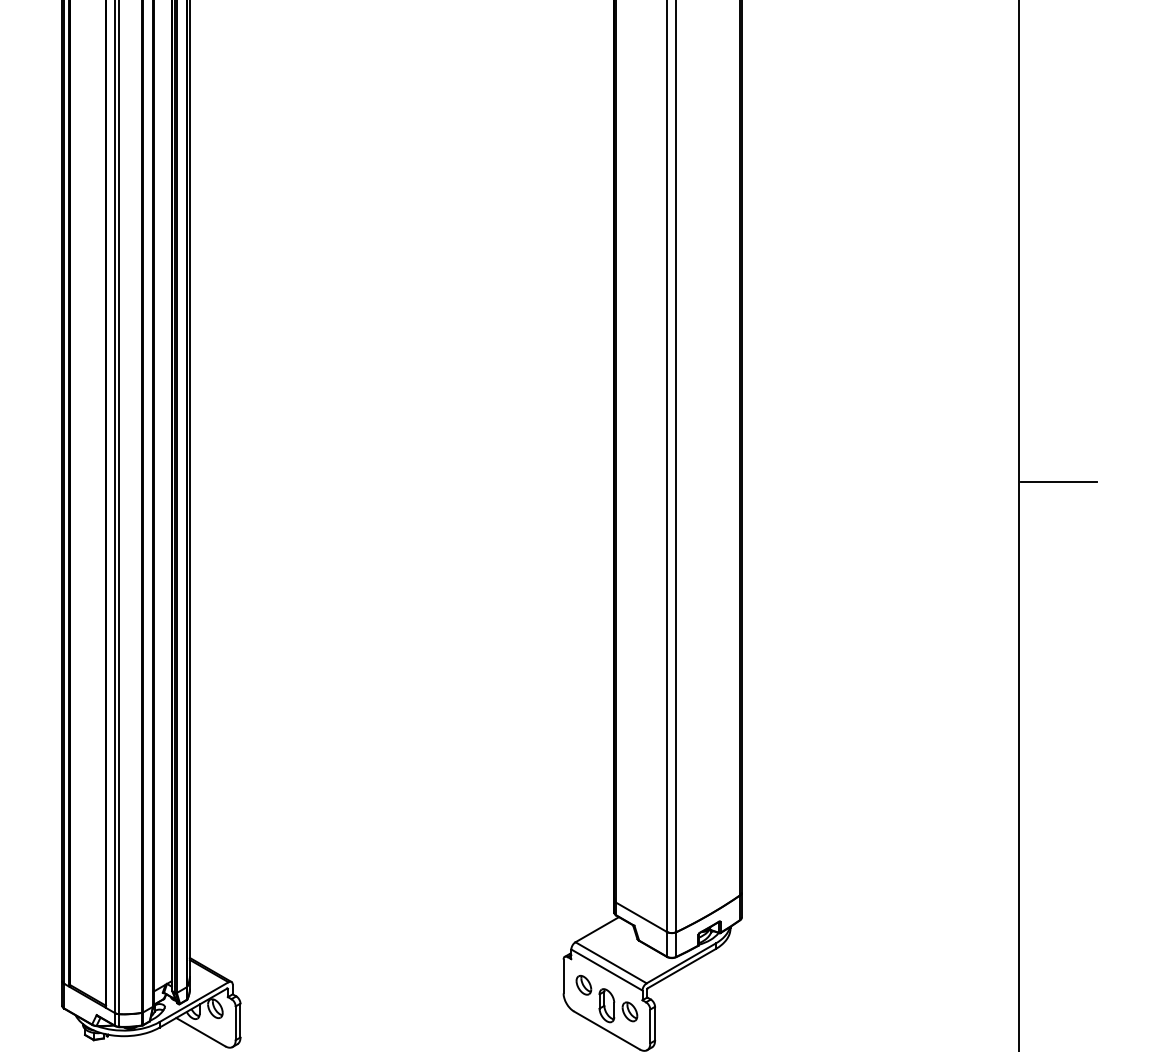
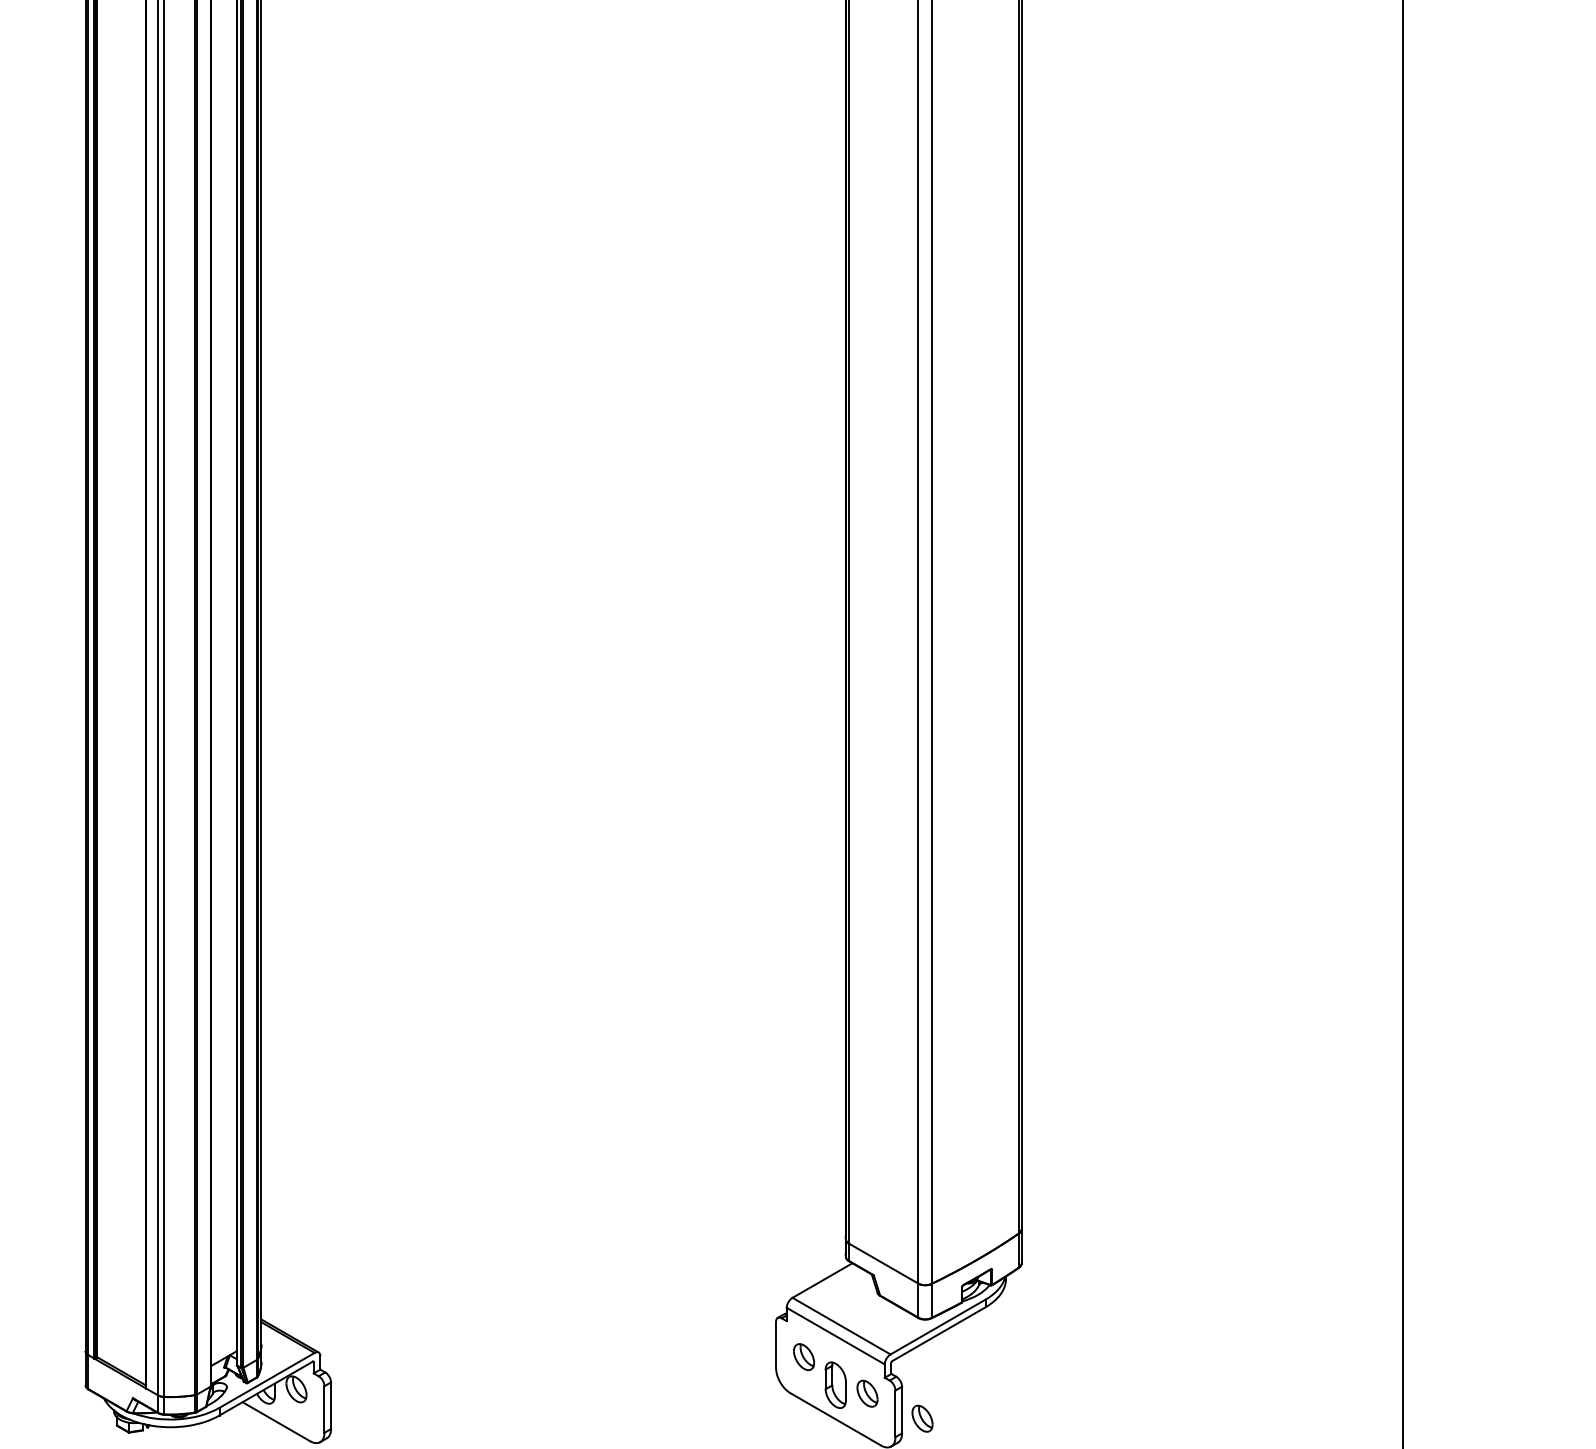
line: (1059, 482) -> (1458, 664), removed
part: (669, 1029) -> (922, 1418), added

